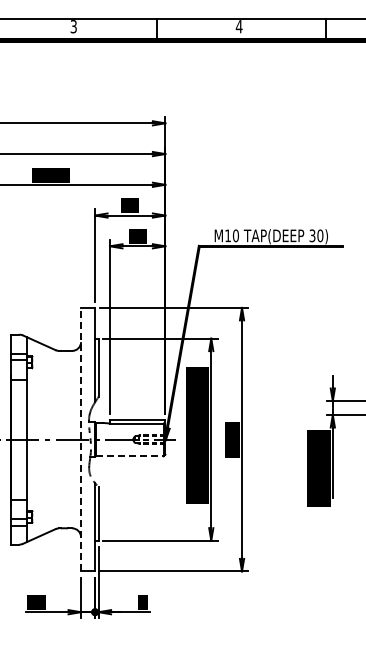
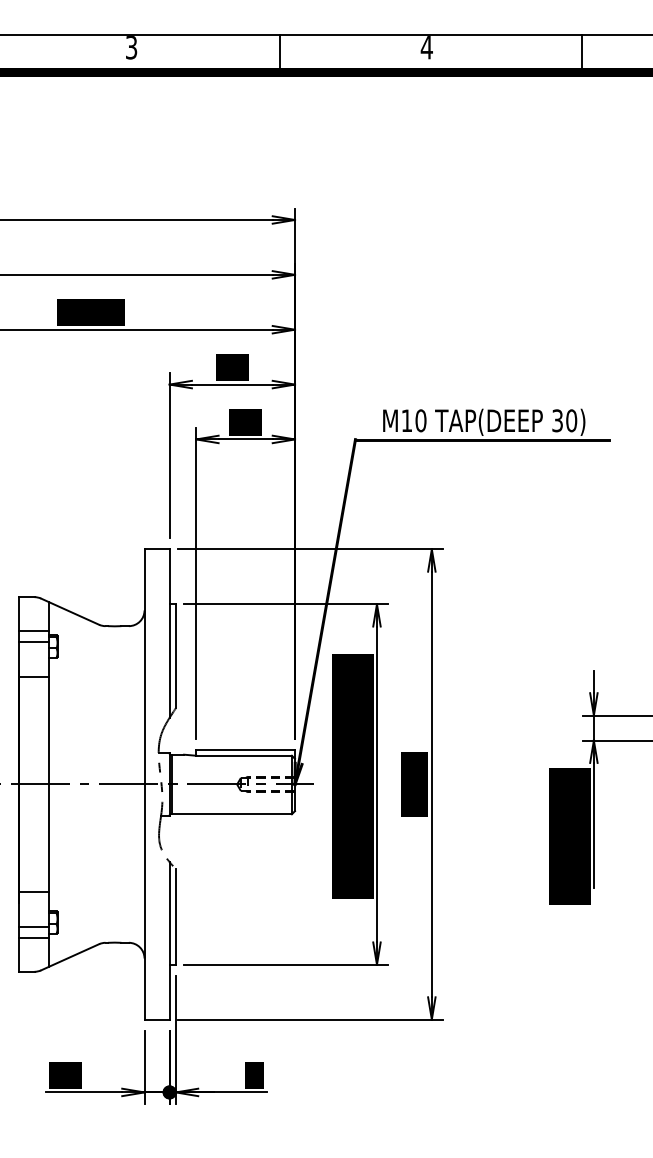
line: (81, 439) -> (145, 784), dashed -> solid
line: (130, 456) -> (232, 814), dashed -> solid

